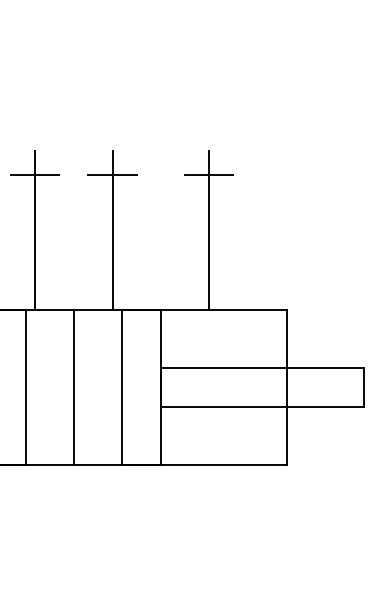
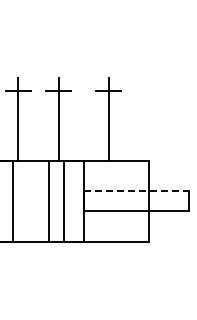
line: (262, 368) -> (136, 191), solid -> dashed
line: (73, 387) -> (48, 201), moved

